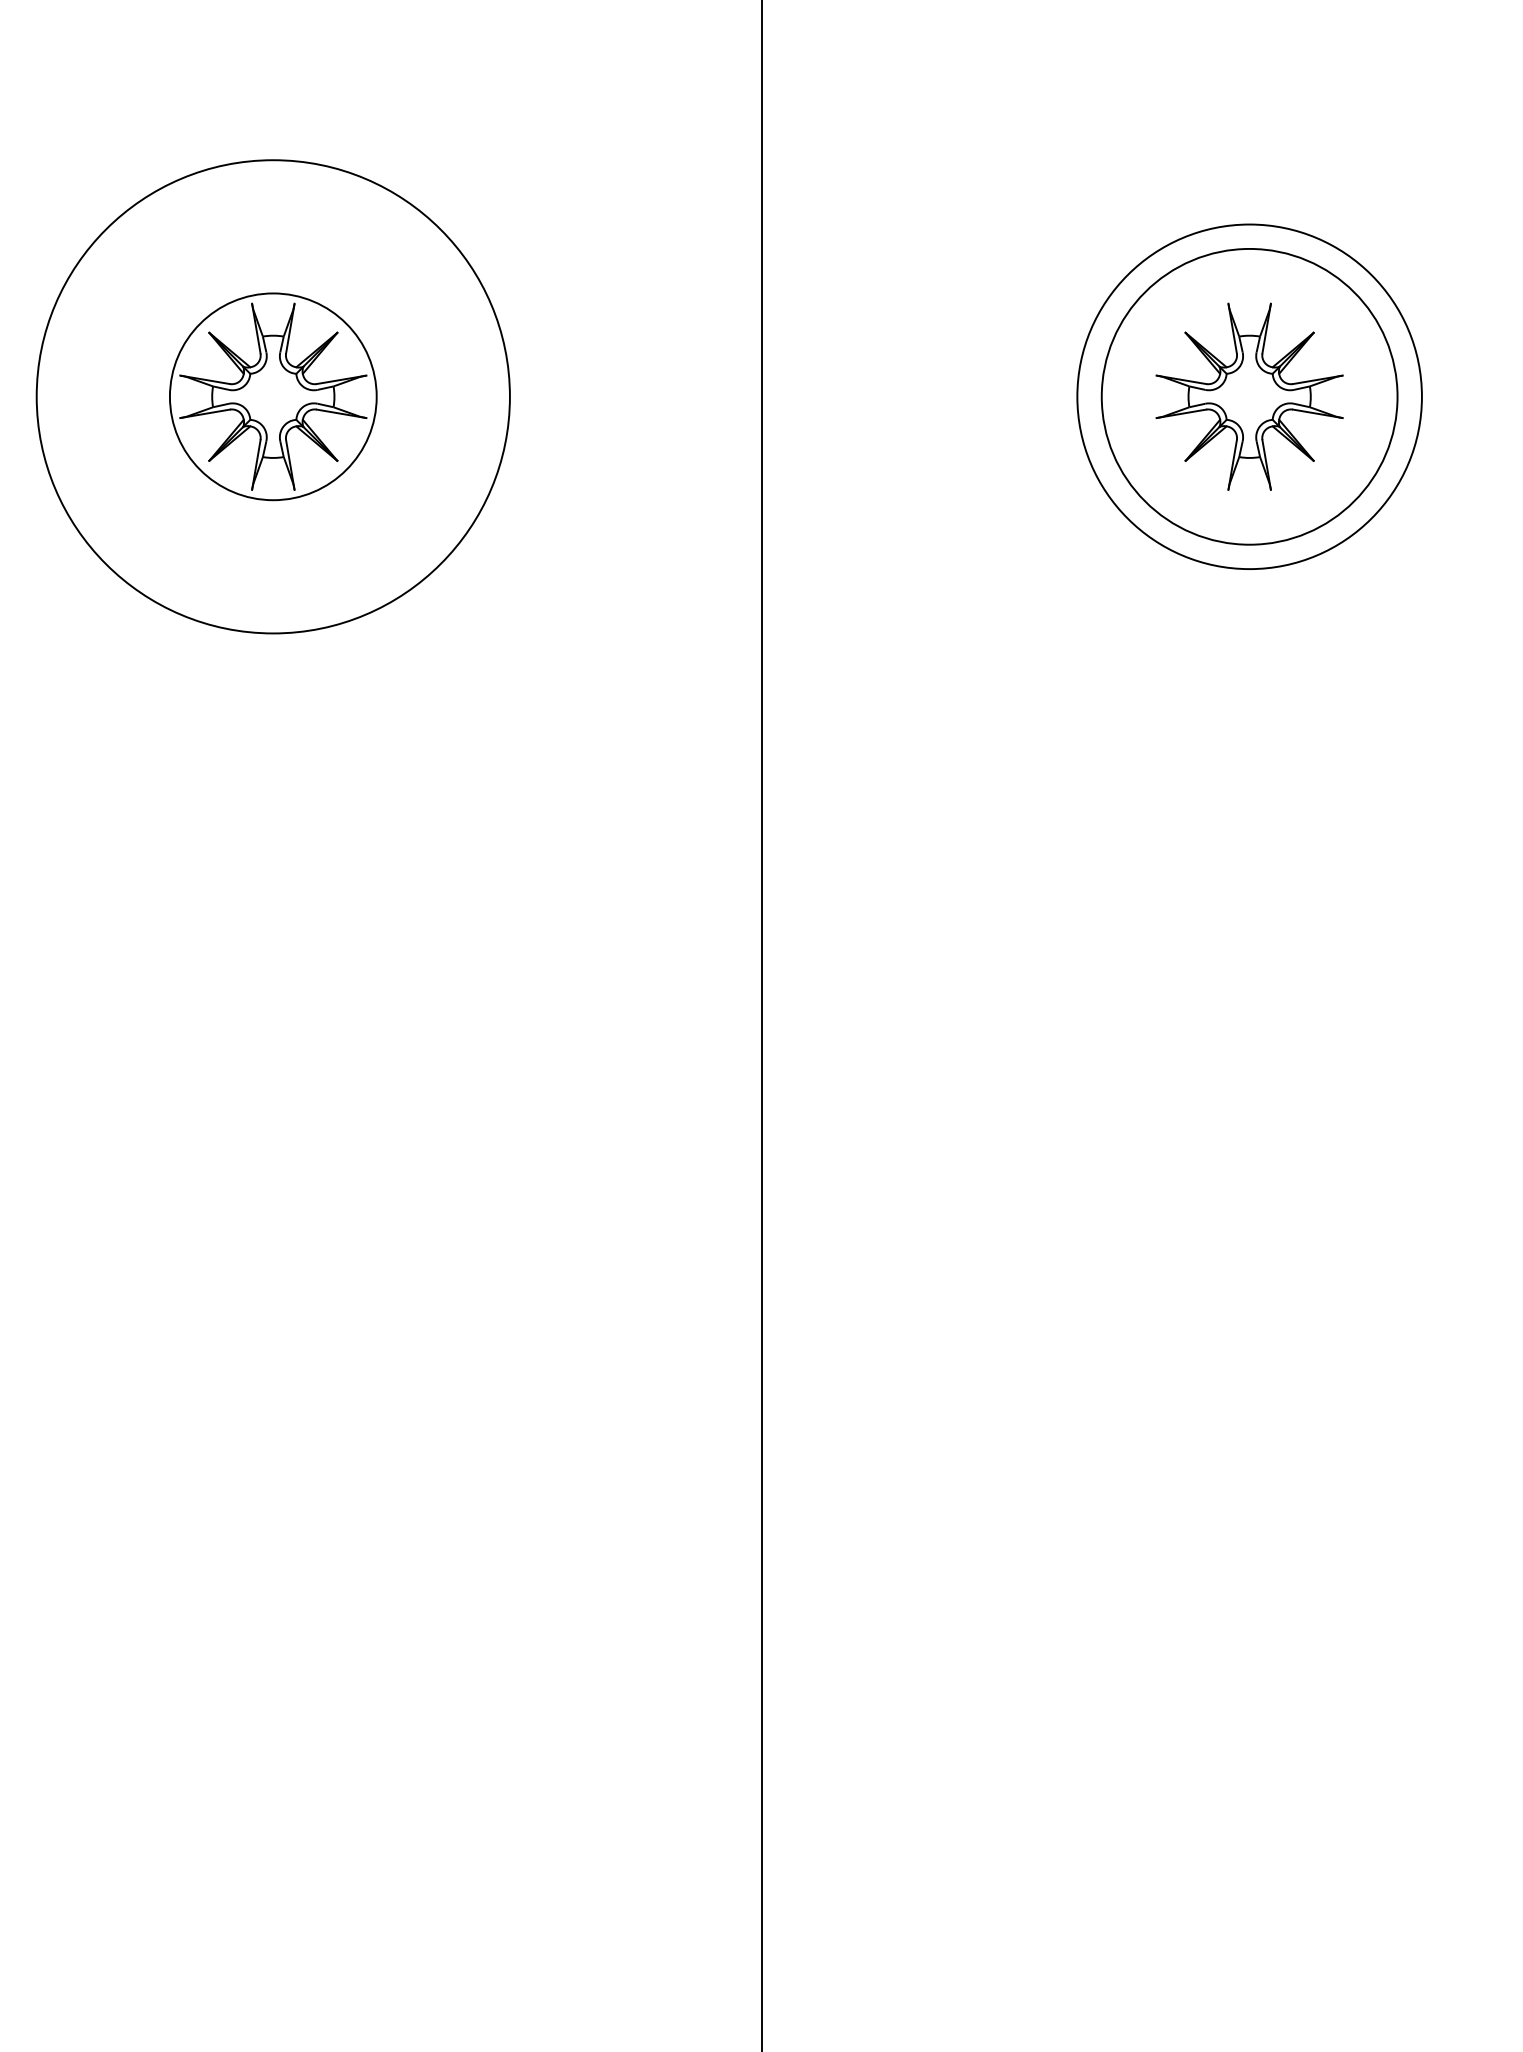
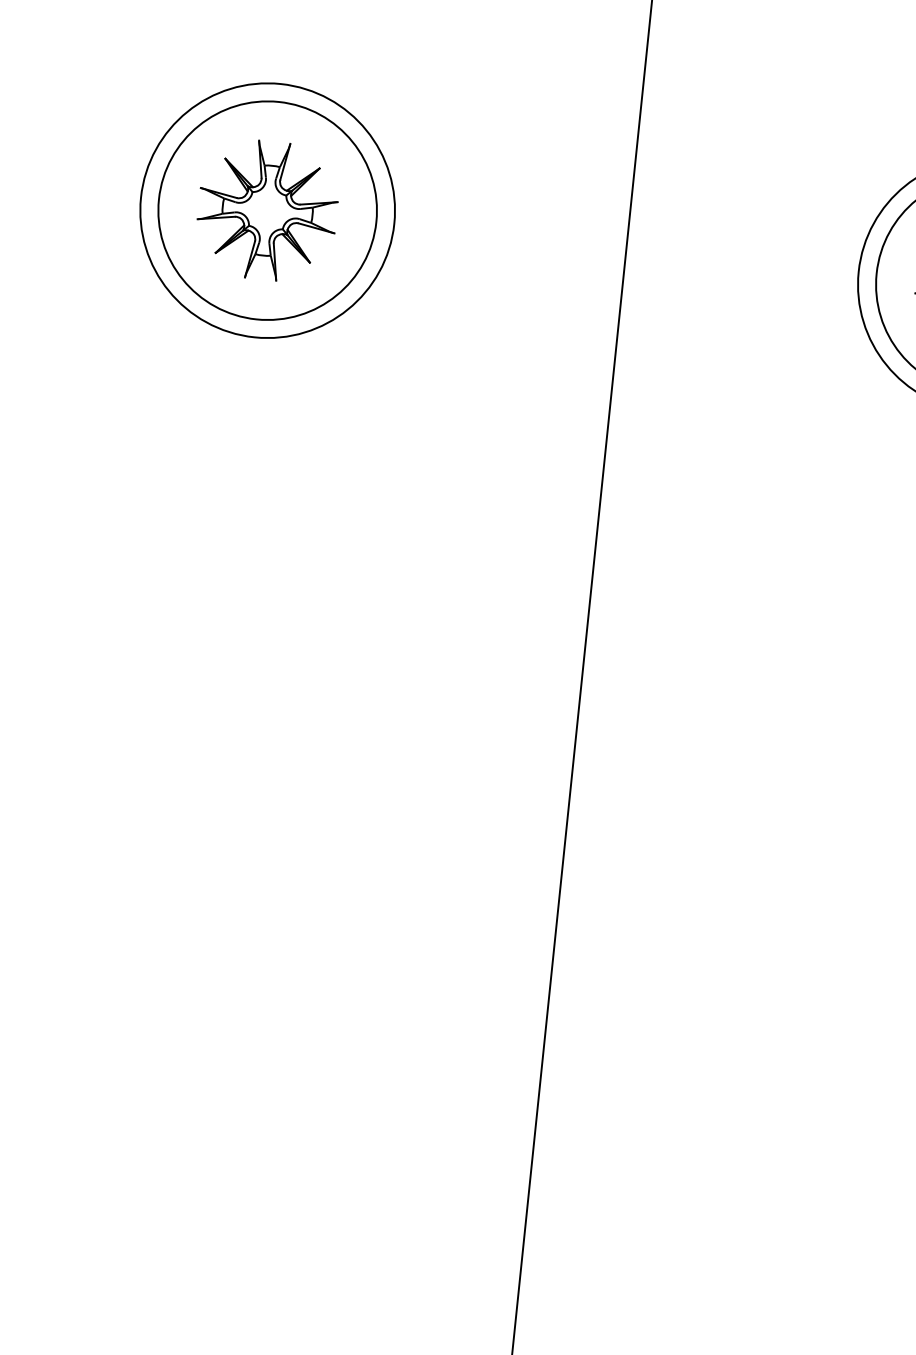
circle: (273, 396) -> (267, 210), size x0.62
circle: (273, 396) -> (267, 210), size x1.67

